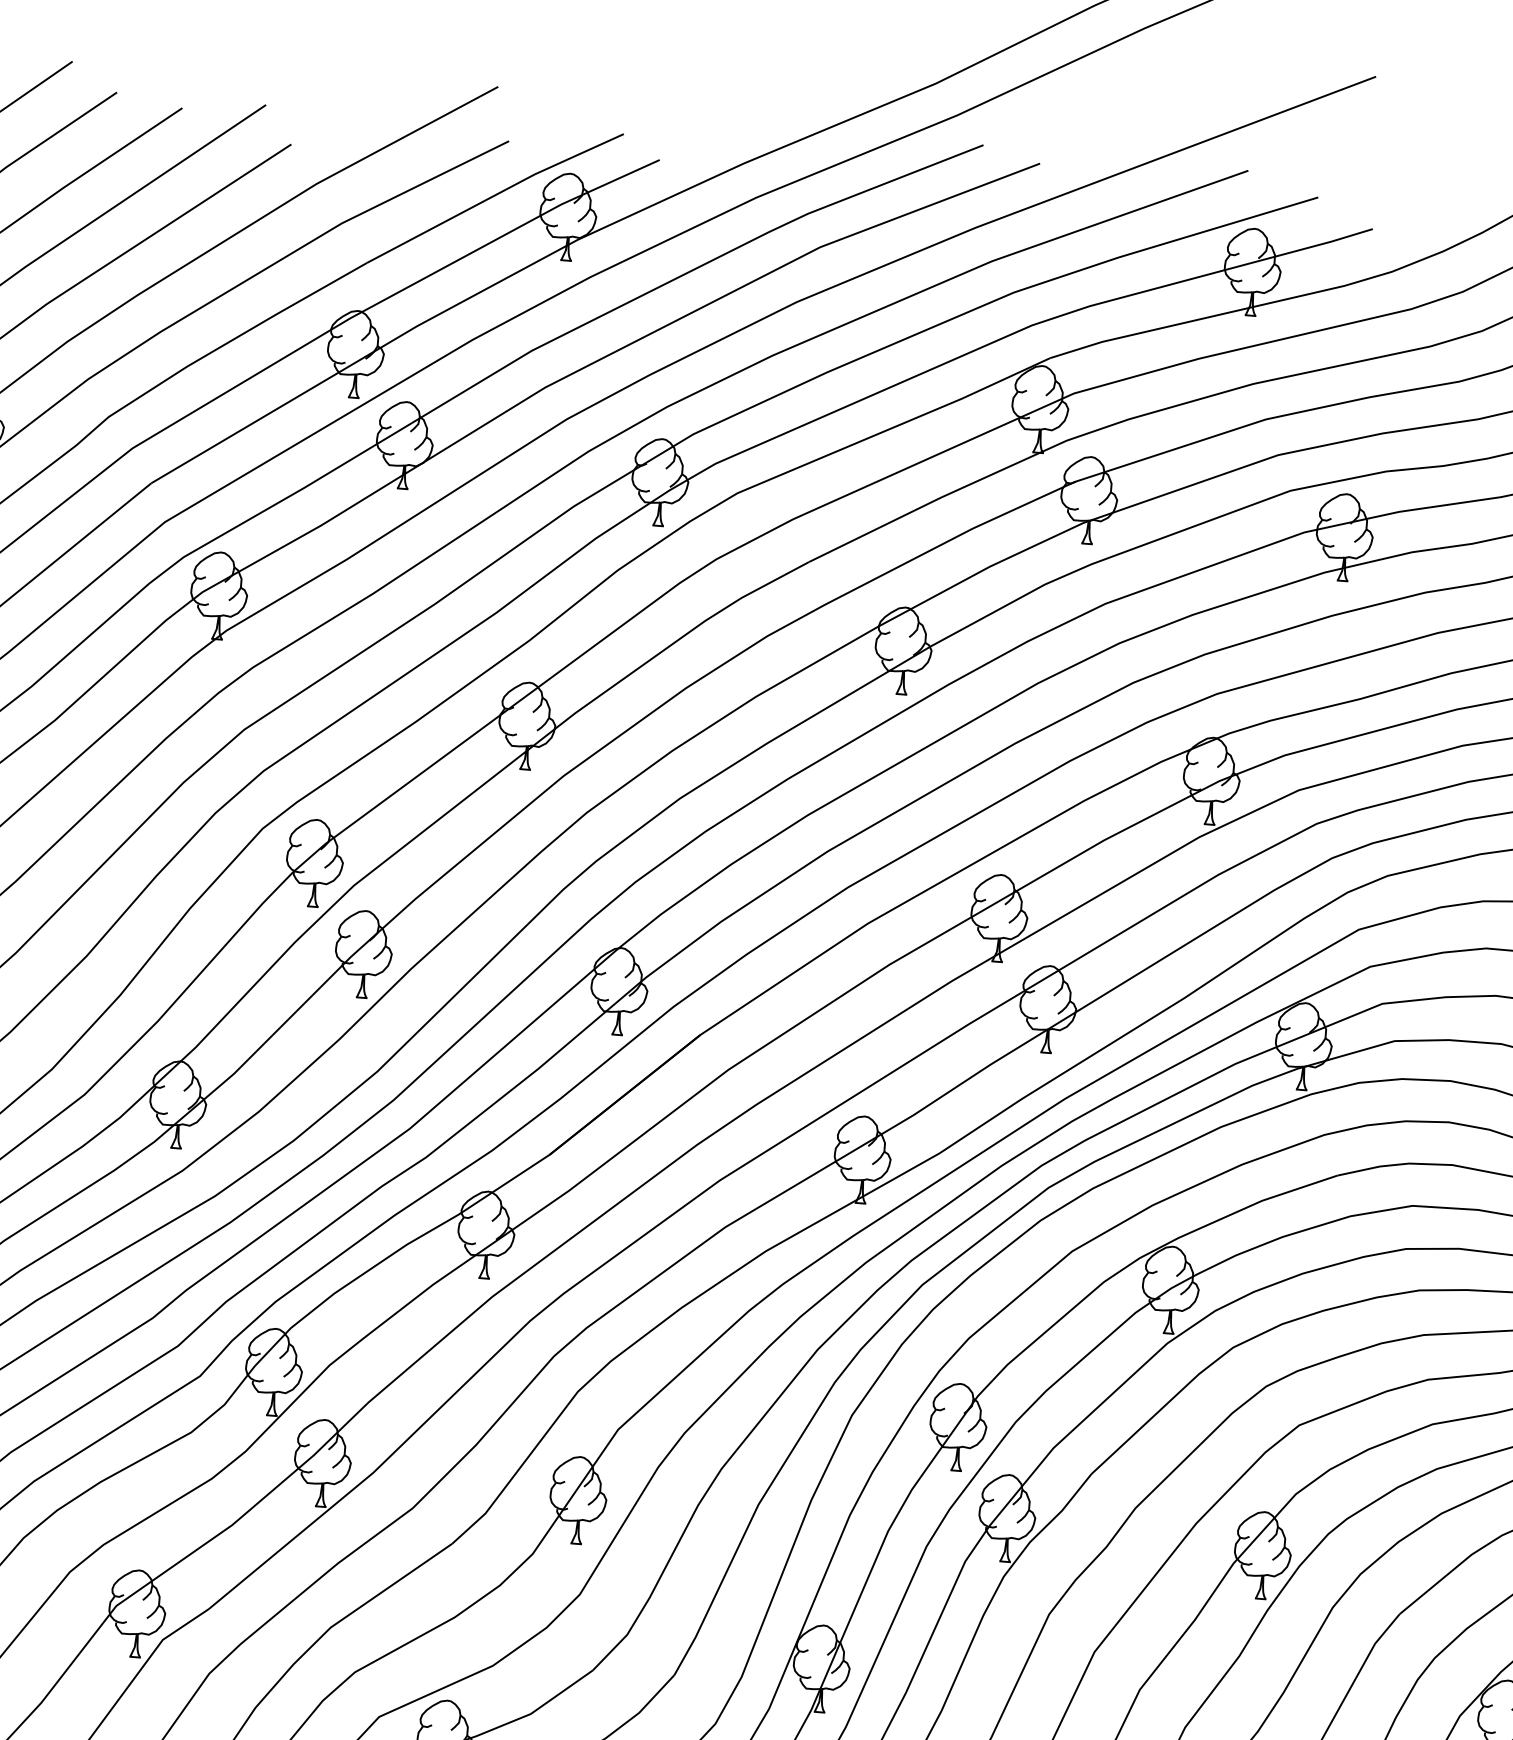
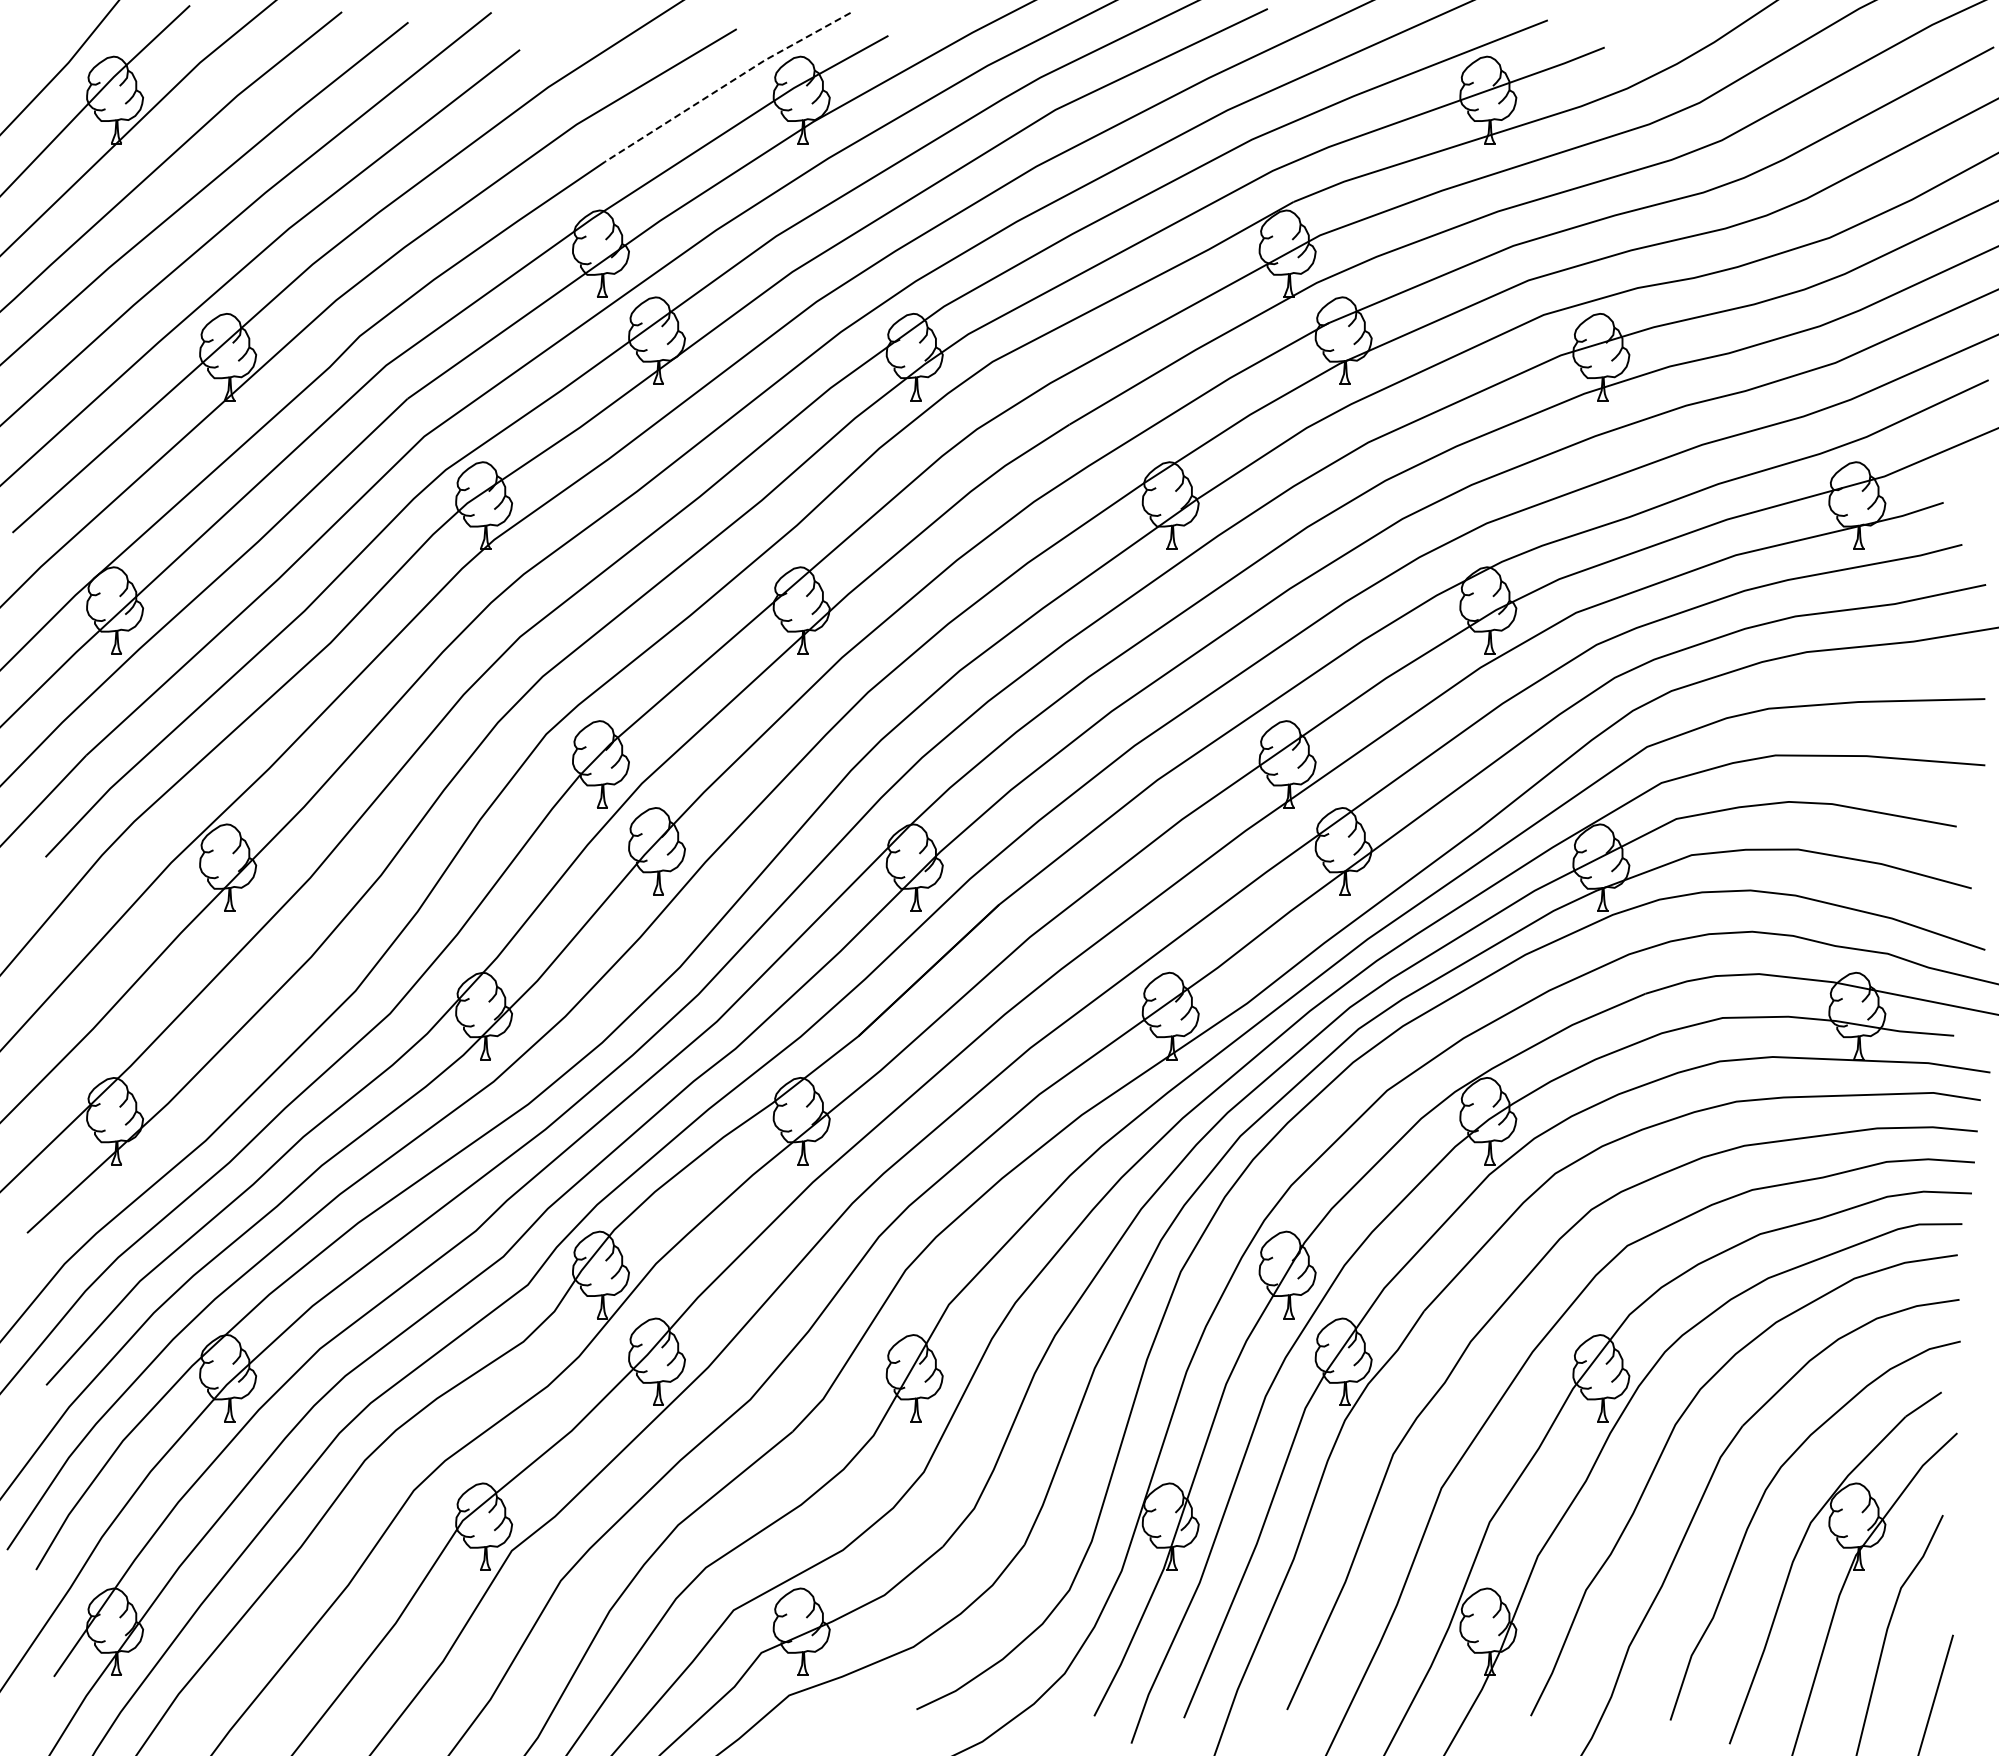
line: (494, 195) -> (726, 84), solid -> dashed

